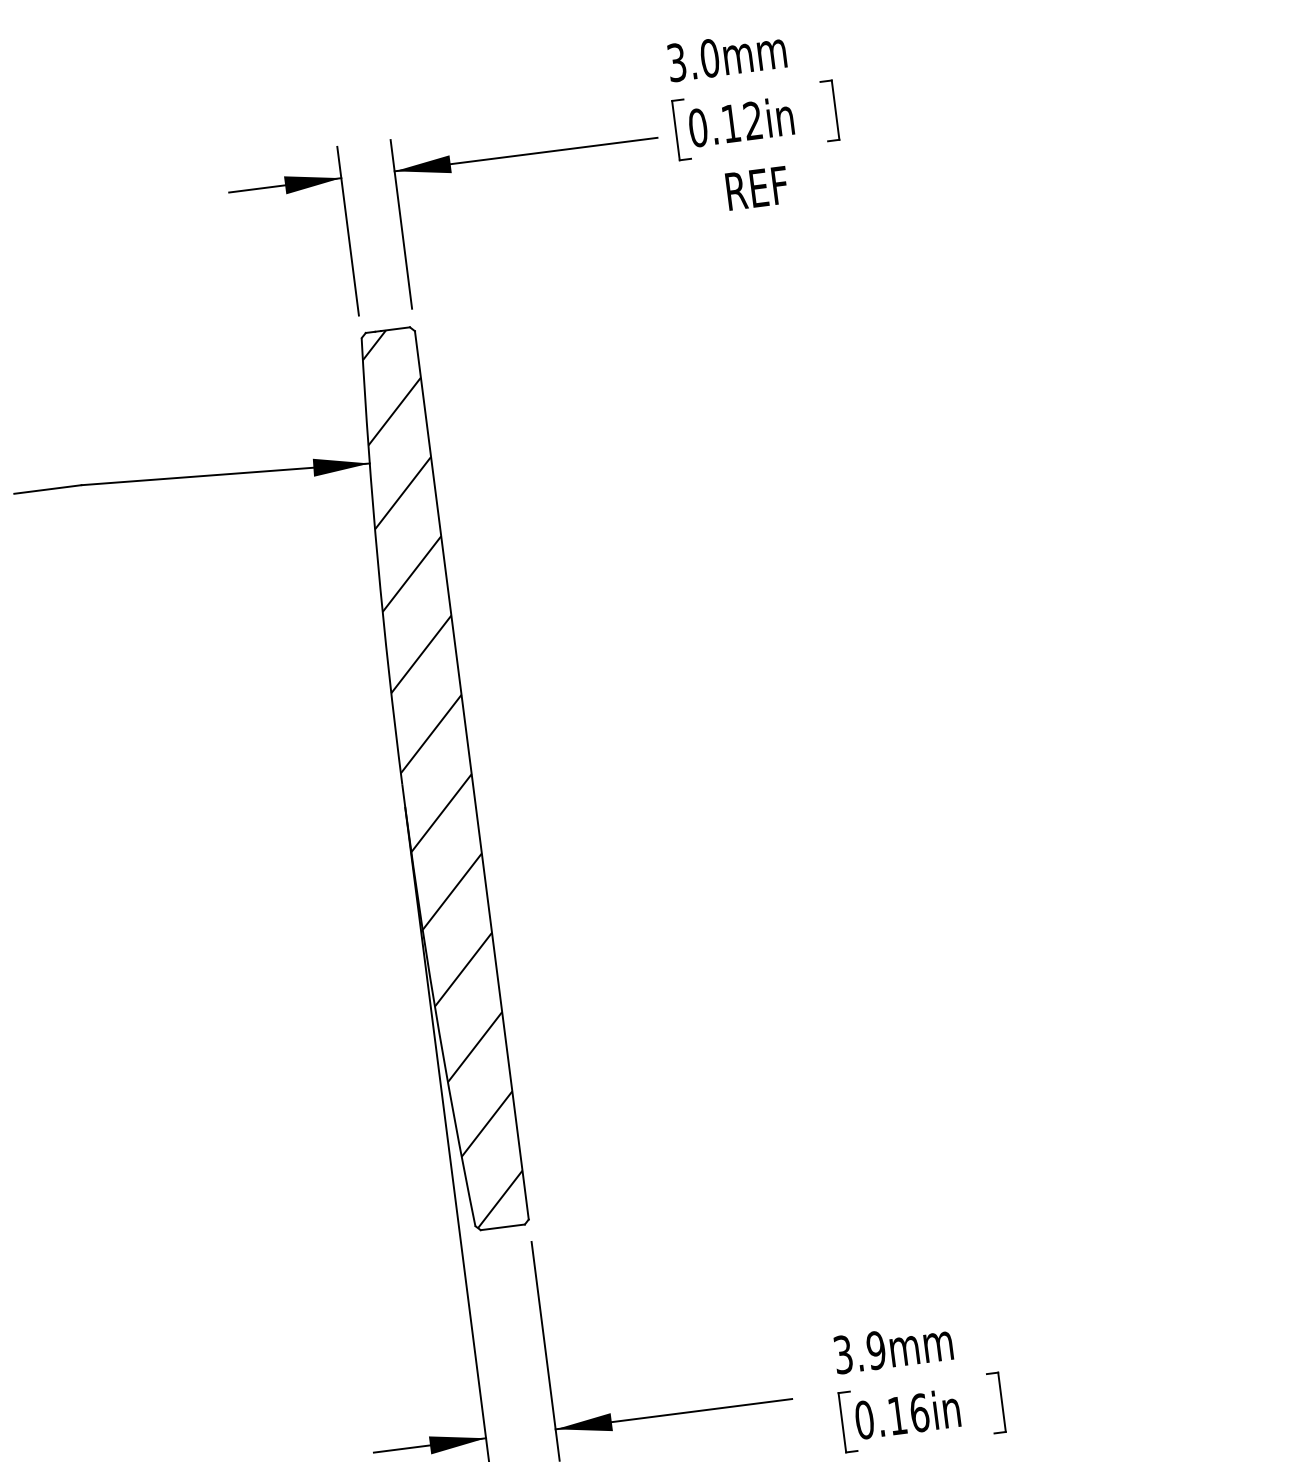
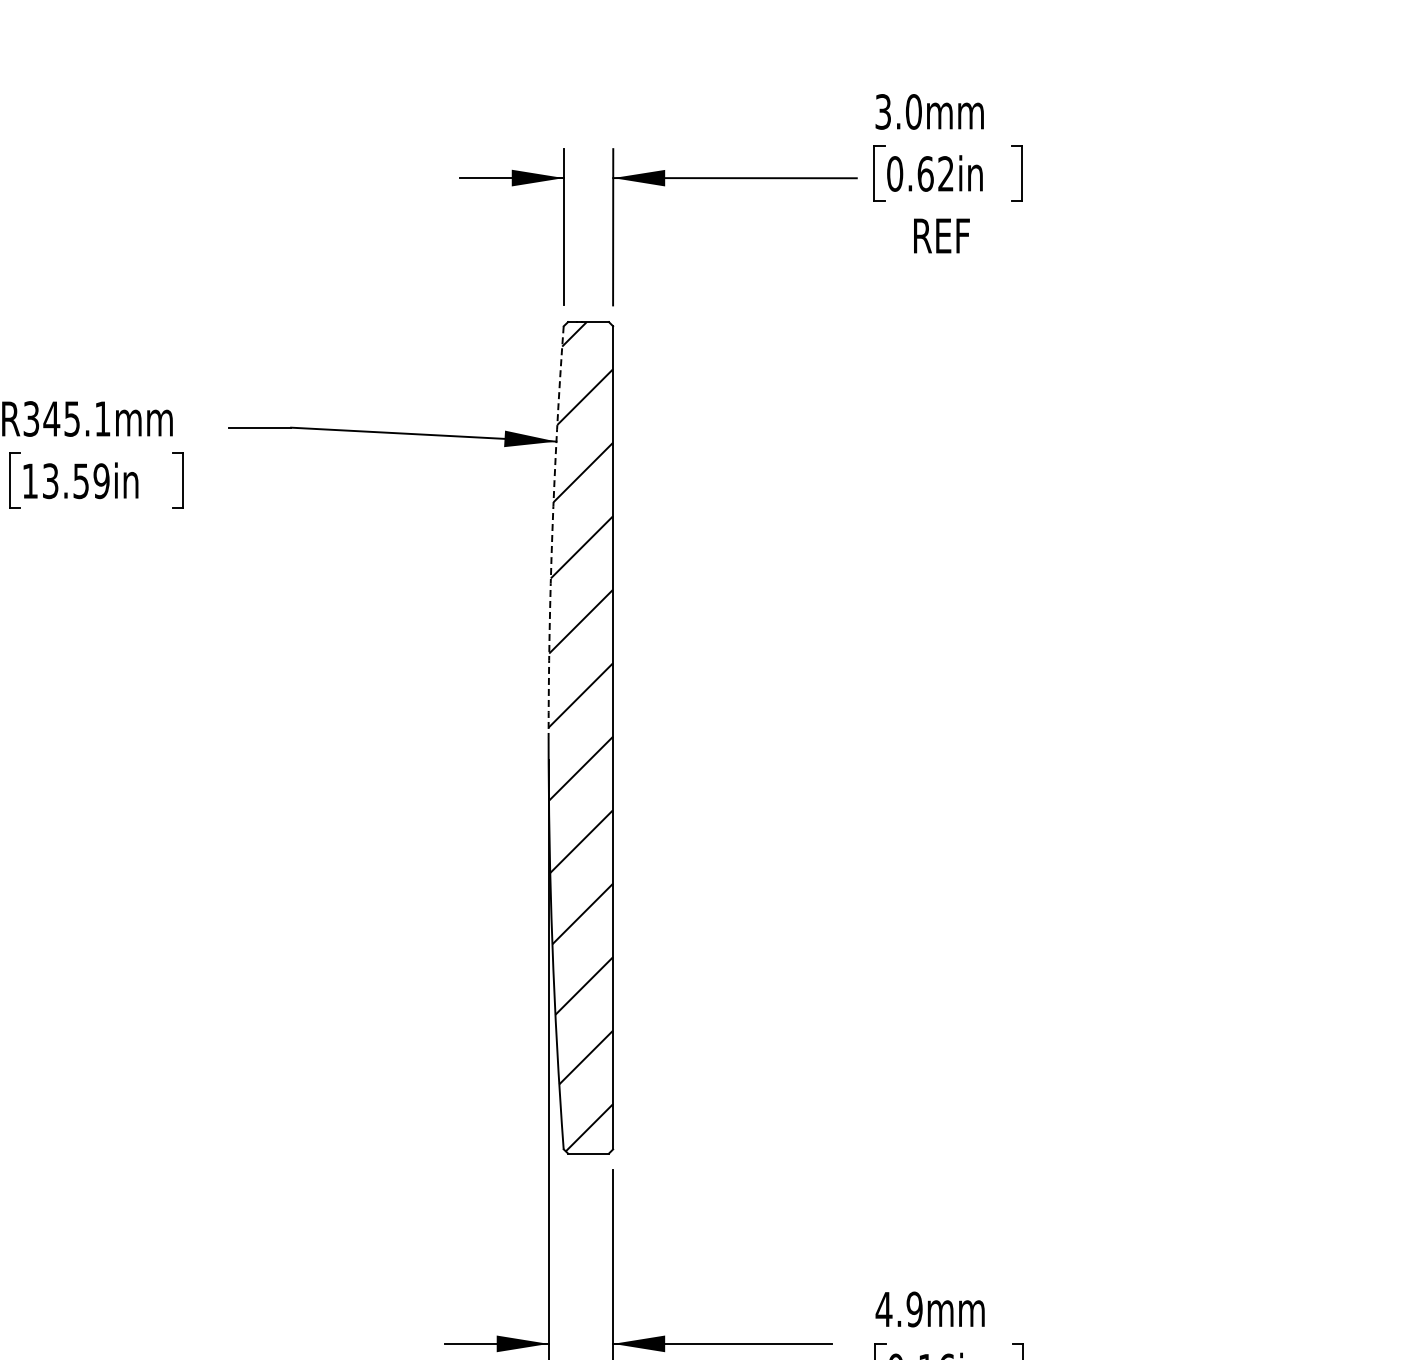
text: (730, 123) -> (925, 173), 0.12in -> 0.62in
arc: (378, 562) -> (552, 532), solid -> dashed
text: (842, 1354) -> (883, 1309), 3.9mm -> 4.9mm

